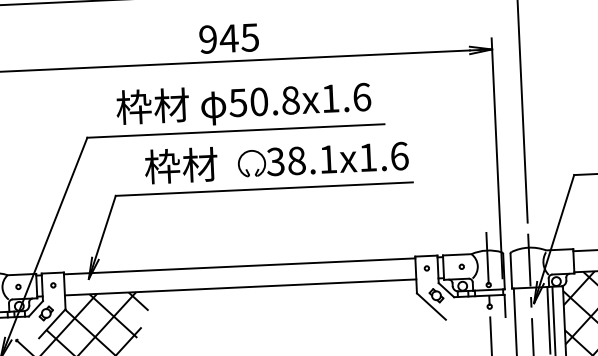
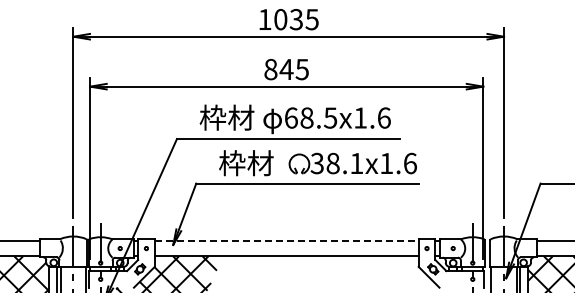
text: (207, 39) -> (270, 69), 945 -> 845
text: (263, 100) -> (310, 117), 50.8x1.6 -> 68.5x1.6
line: (239, 266) -> (286, 240), solid -> dashed

